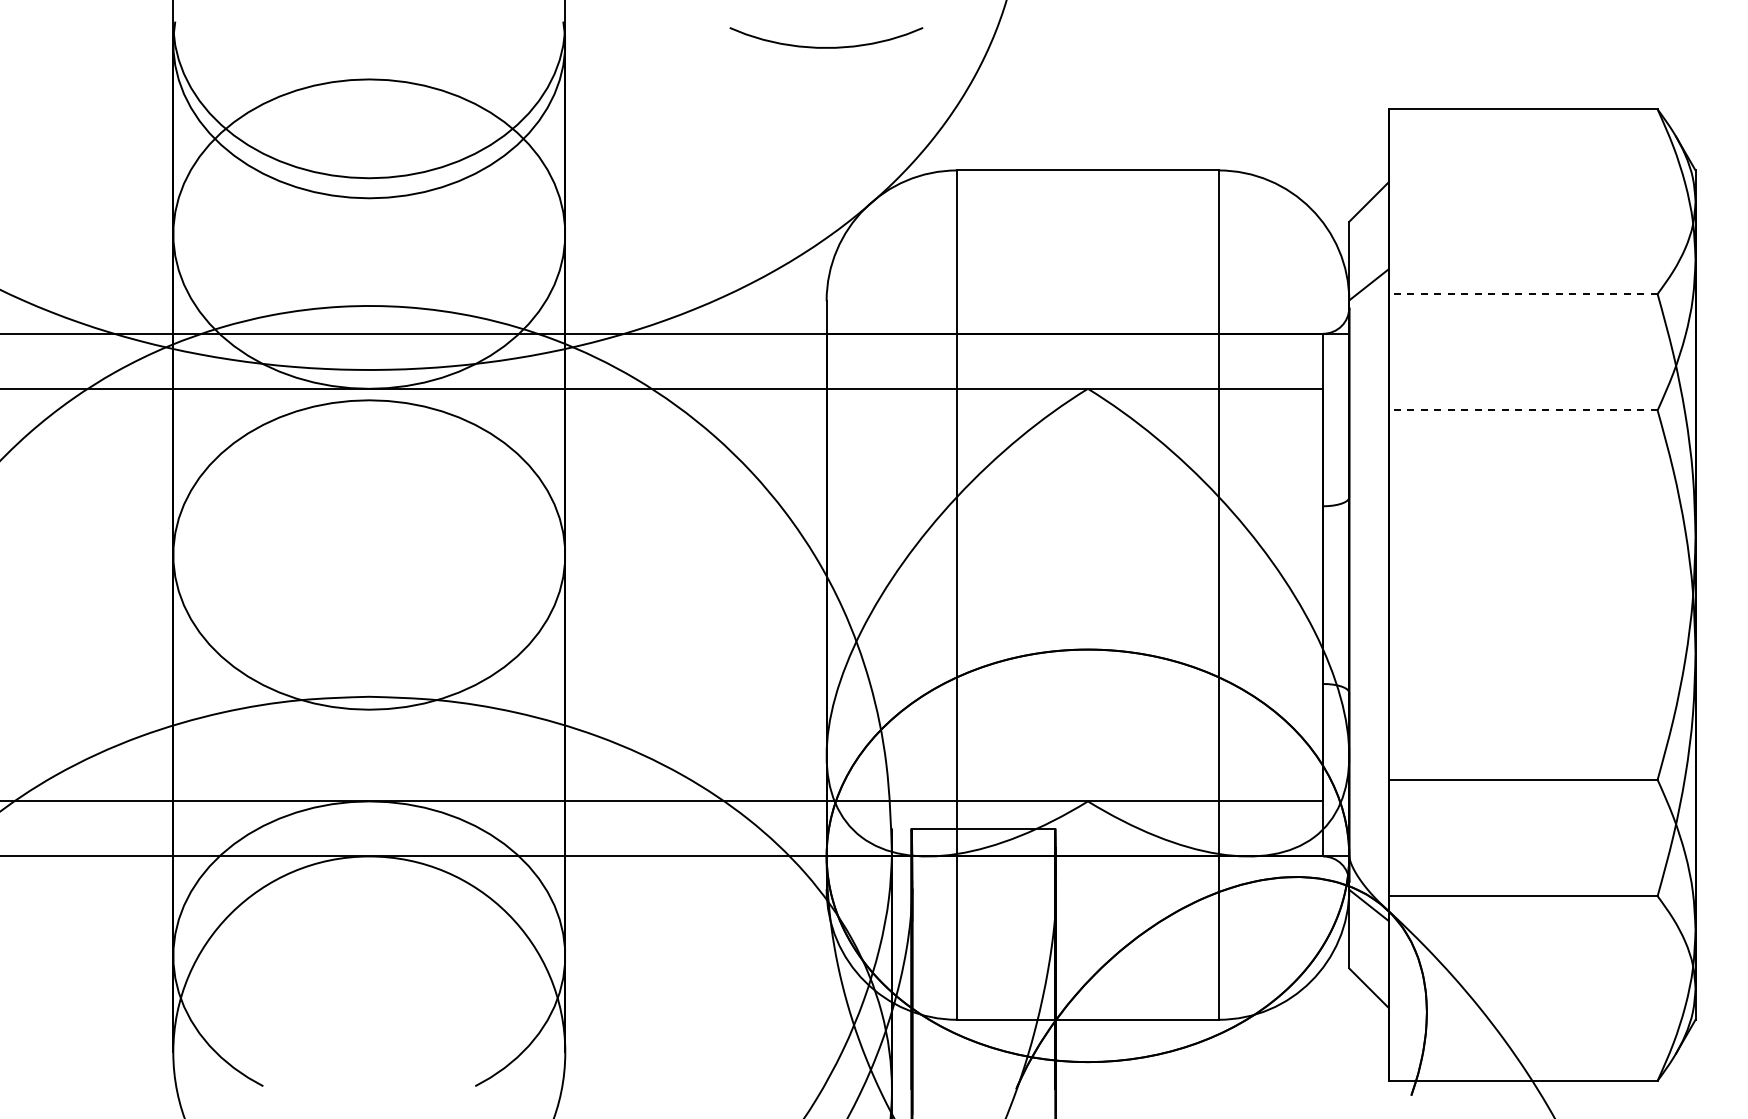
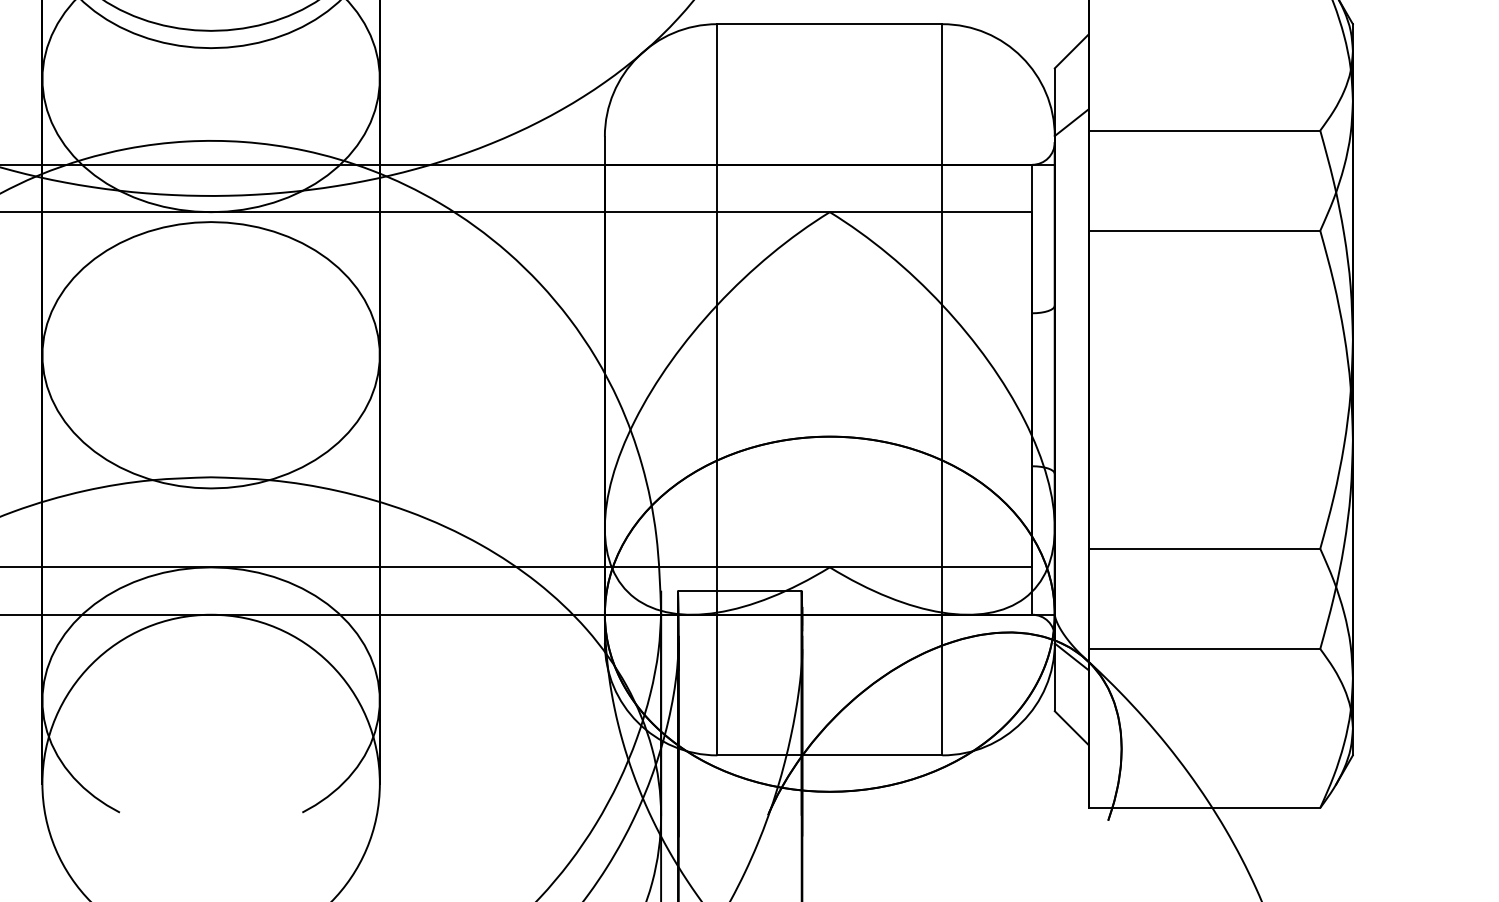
line: (1523, 294) -> (1204, 130), dashed -> solid
line: (1523, 410) -> (1204, 230), dashed -> solid

